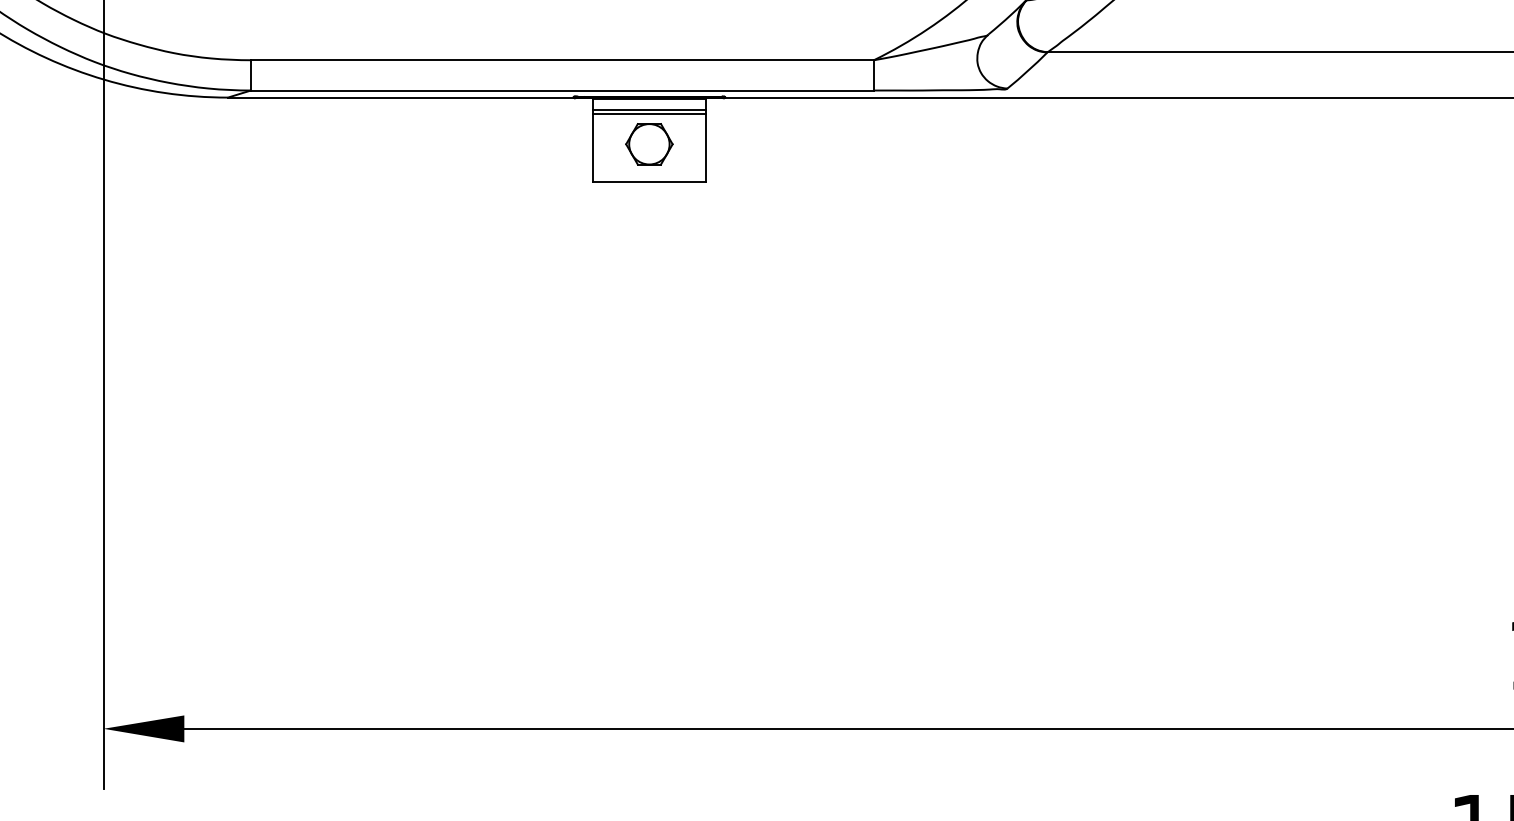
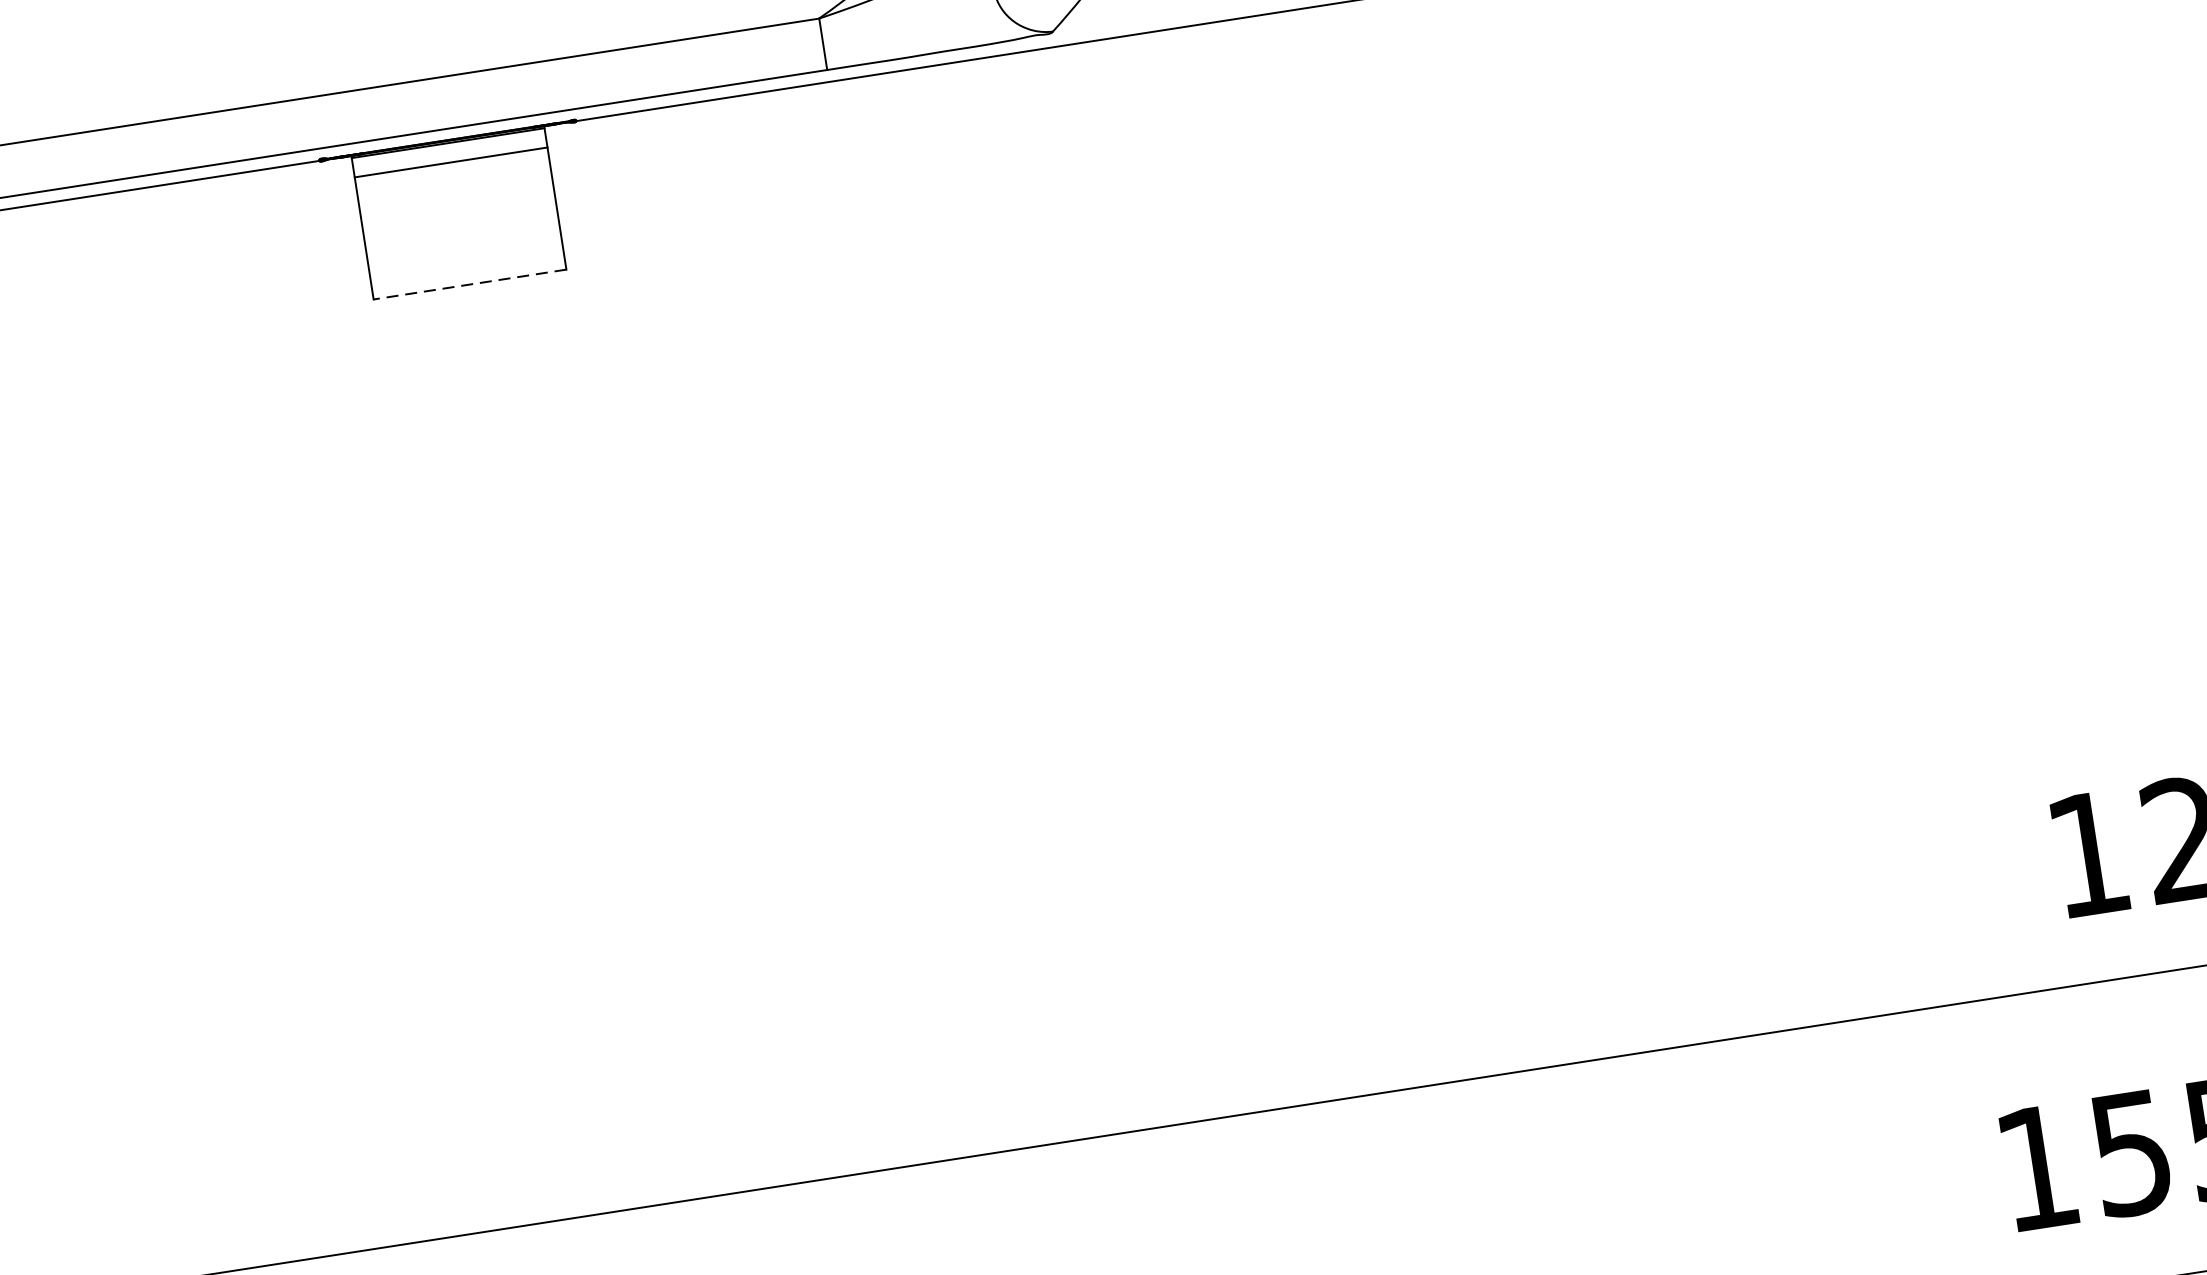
line: (649, 114) -> (452, 169), removed
part: (649, 144) -> (460, 220), removed
line: (649, 182) -> (470, 285), solid -> dashed

